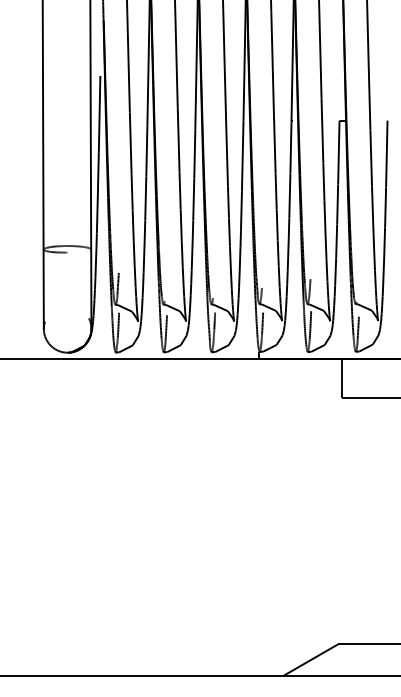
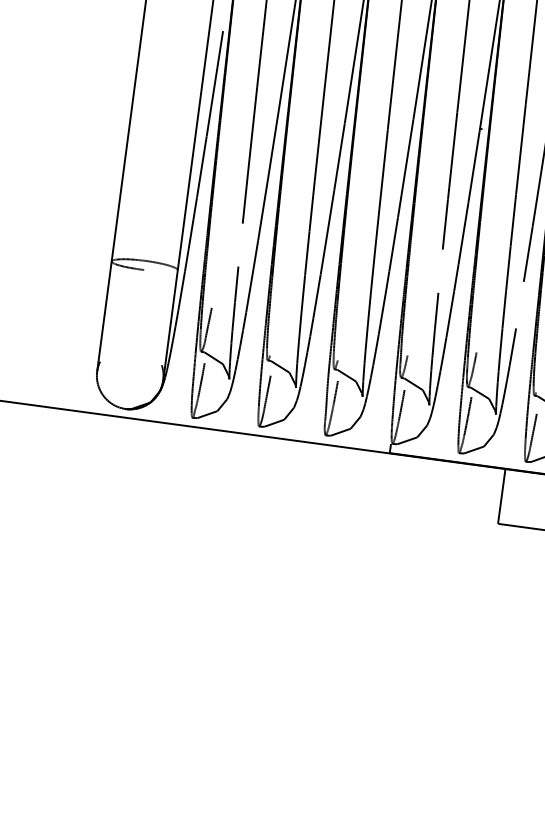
line: (276, 224) -> (439, 270), removed
line: (132, 225) -> (239, 244), removed
line: (336, 241) -> (519, 305), removed

